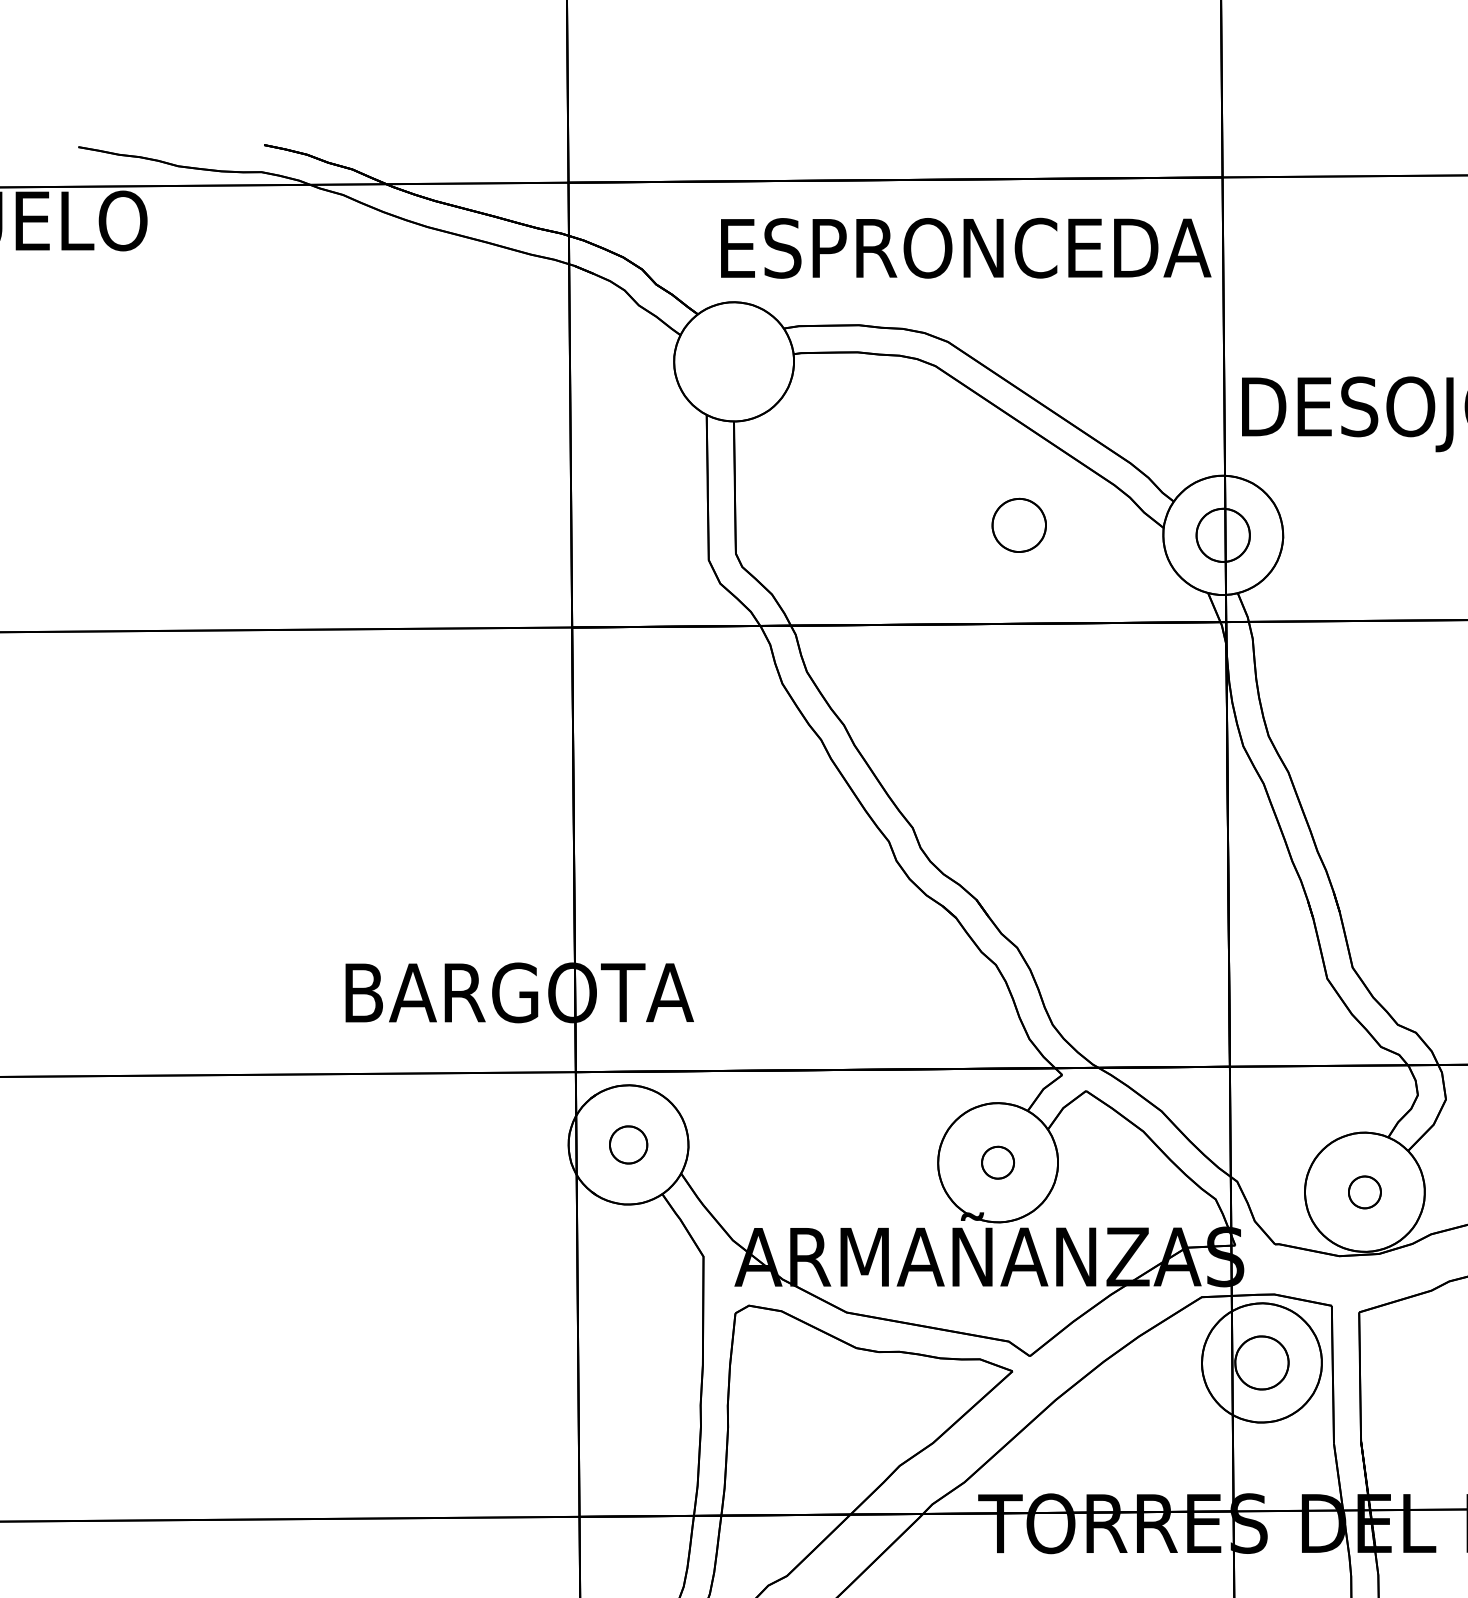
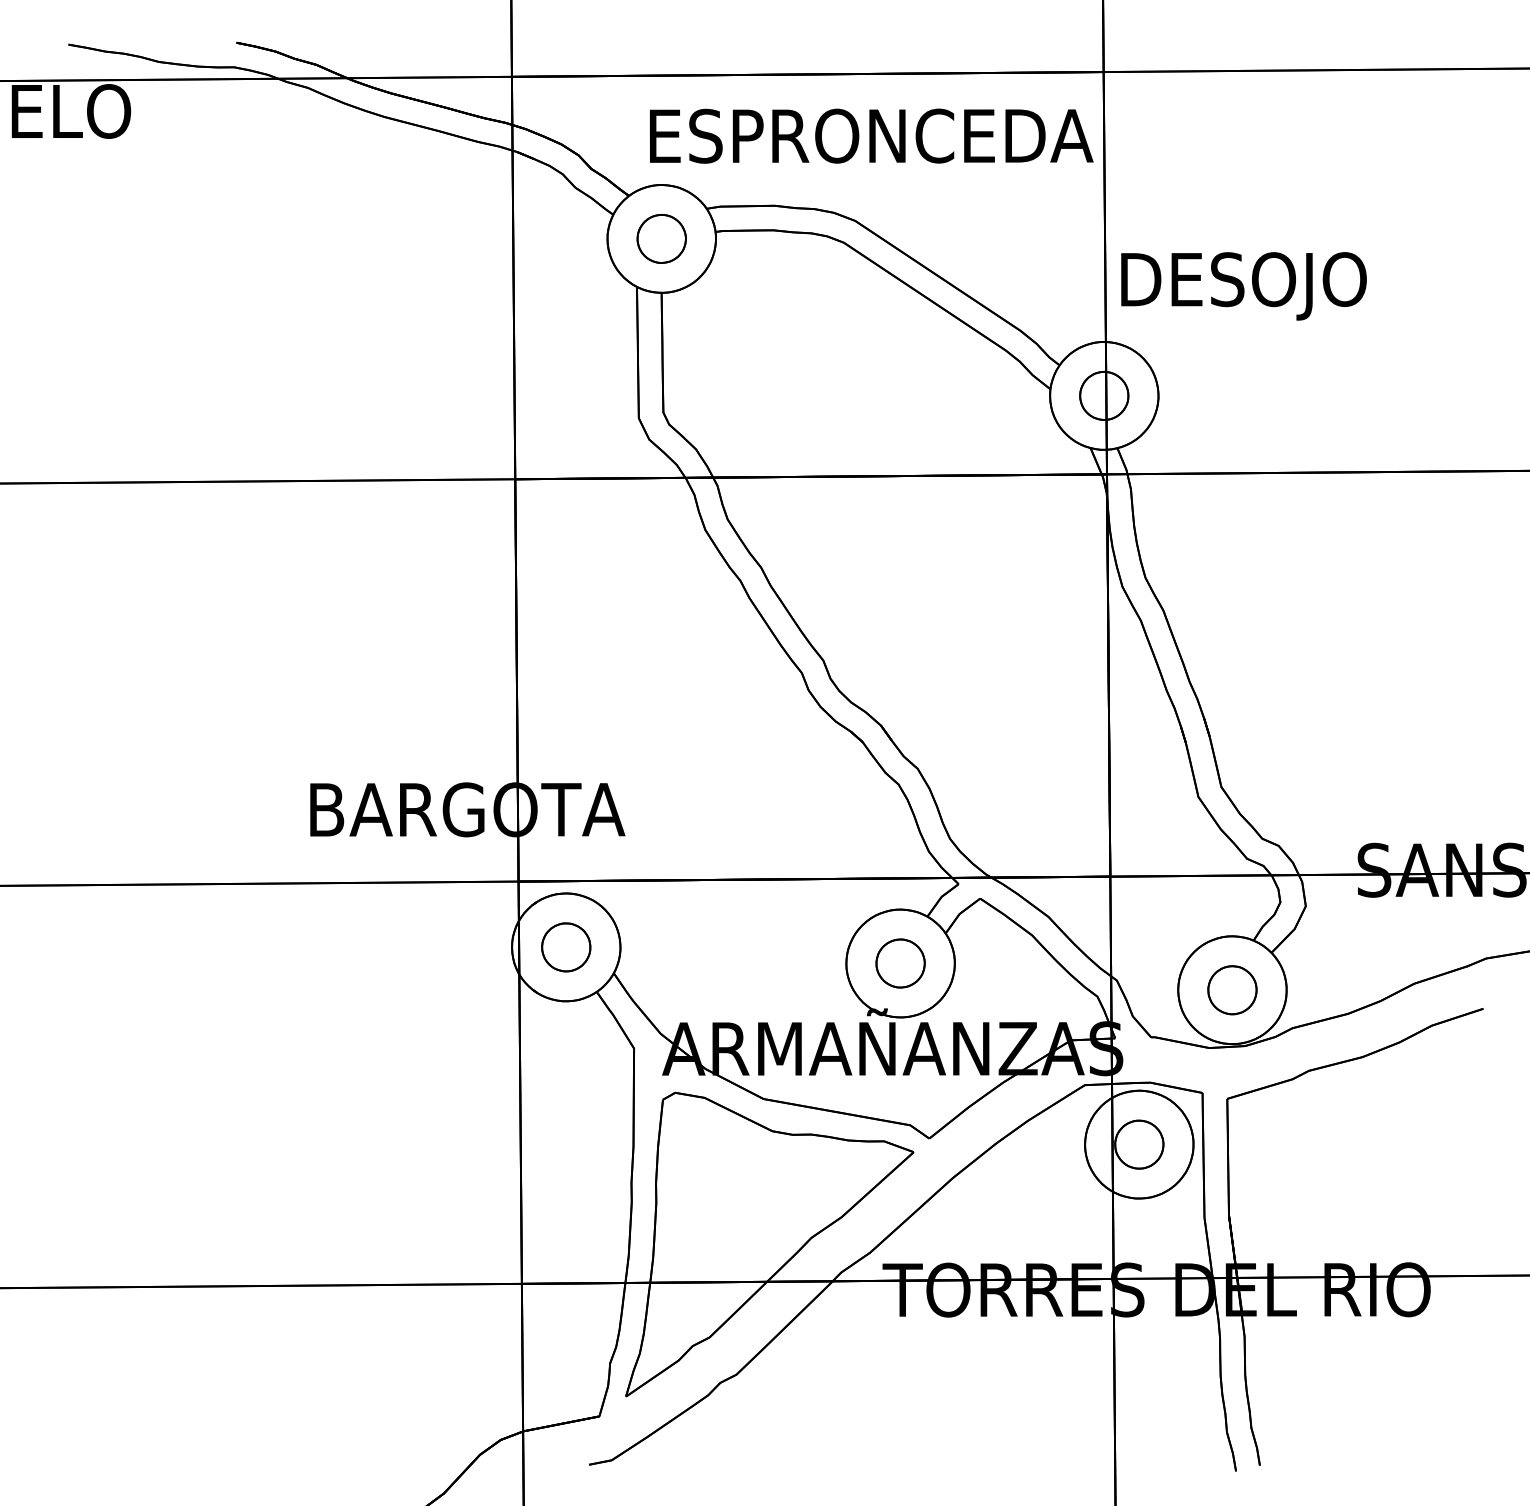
part: (1018, 524) -> (661, 238), moved
part: (628, 1145) -> (566, 947), size x1.43
part: (997, 1162) -> (900, 963), size x1.67
part: (1364, 1192) -> (1232, 990), size x1.67

